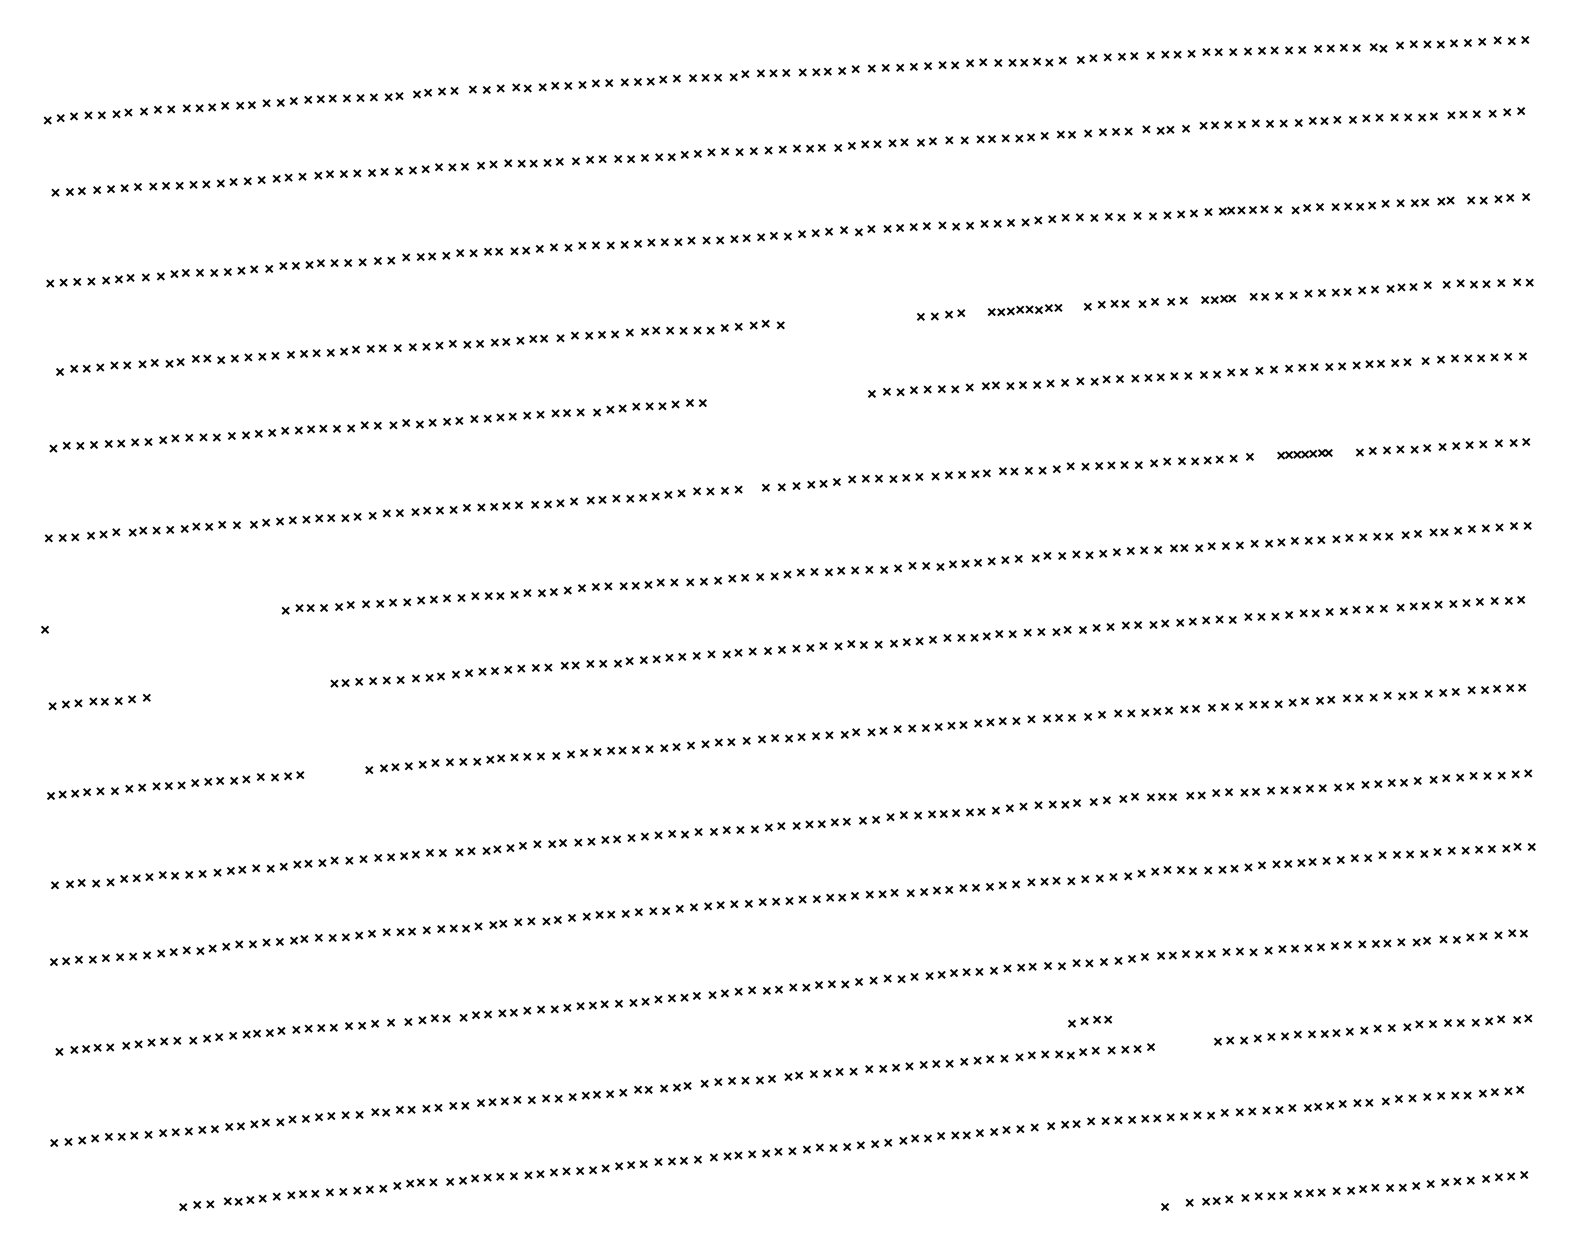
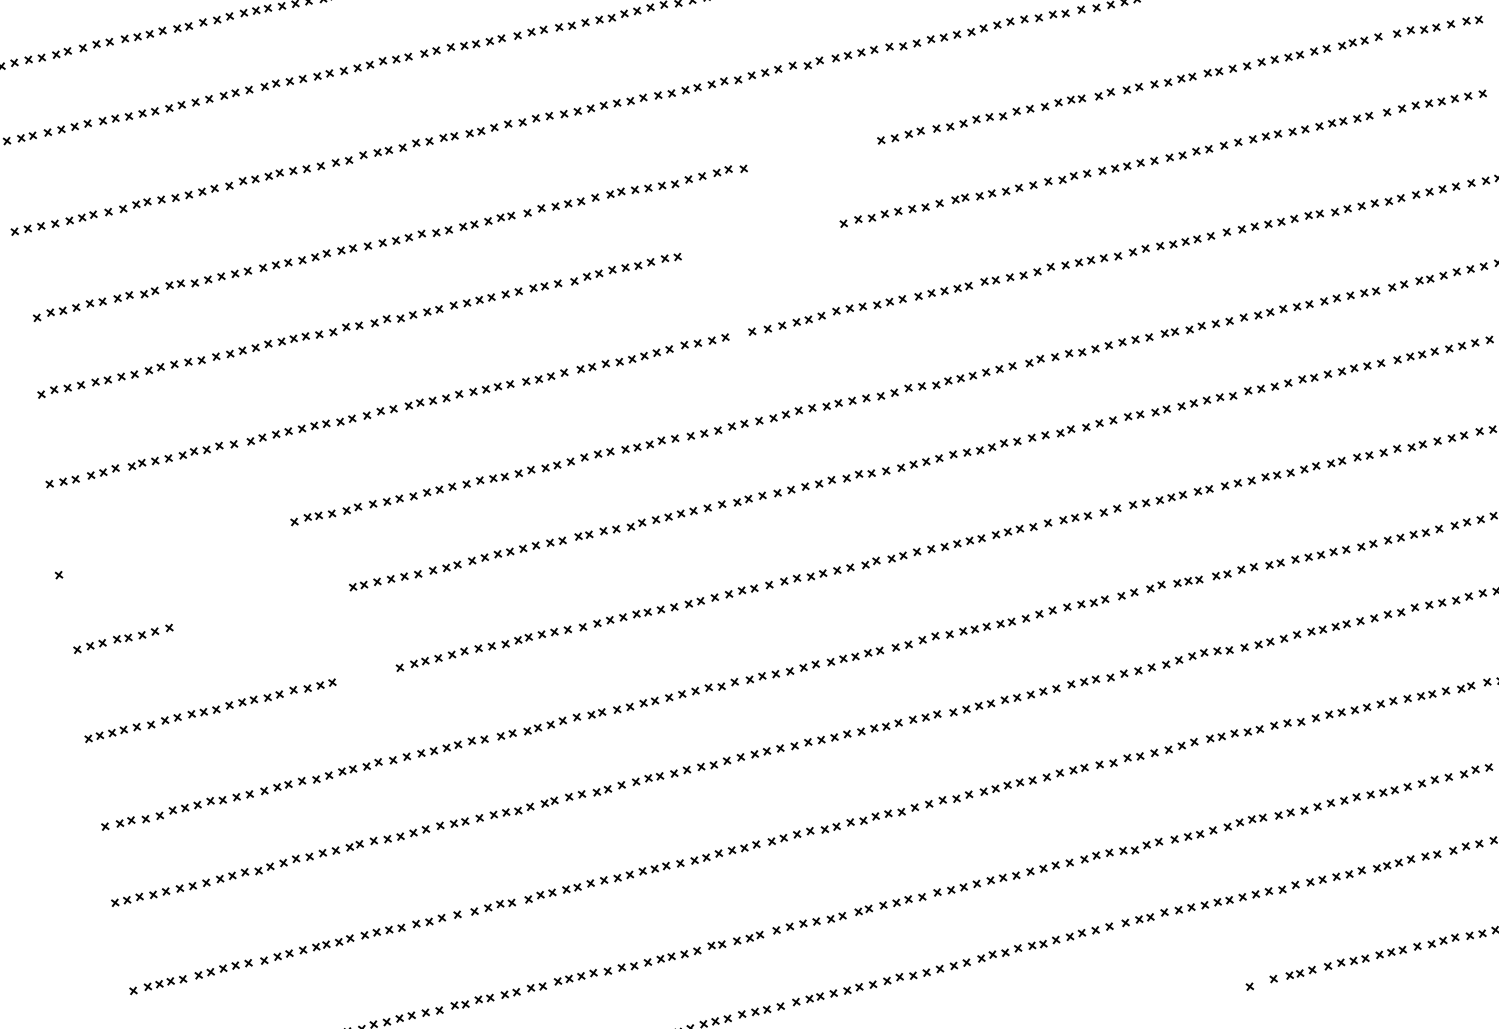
part: (1218, 299) -> (1173, 80), size x1.43
part: (1024, 309) -> (982, 118), size x1.43
part: (1304, 454) -> (1280, 222), size x1.67
part: (1089, 1021) -> (1244, 822), moved

